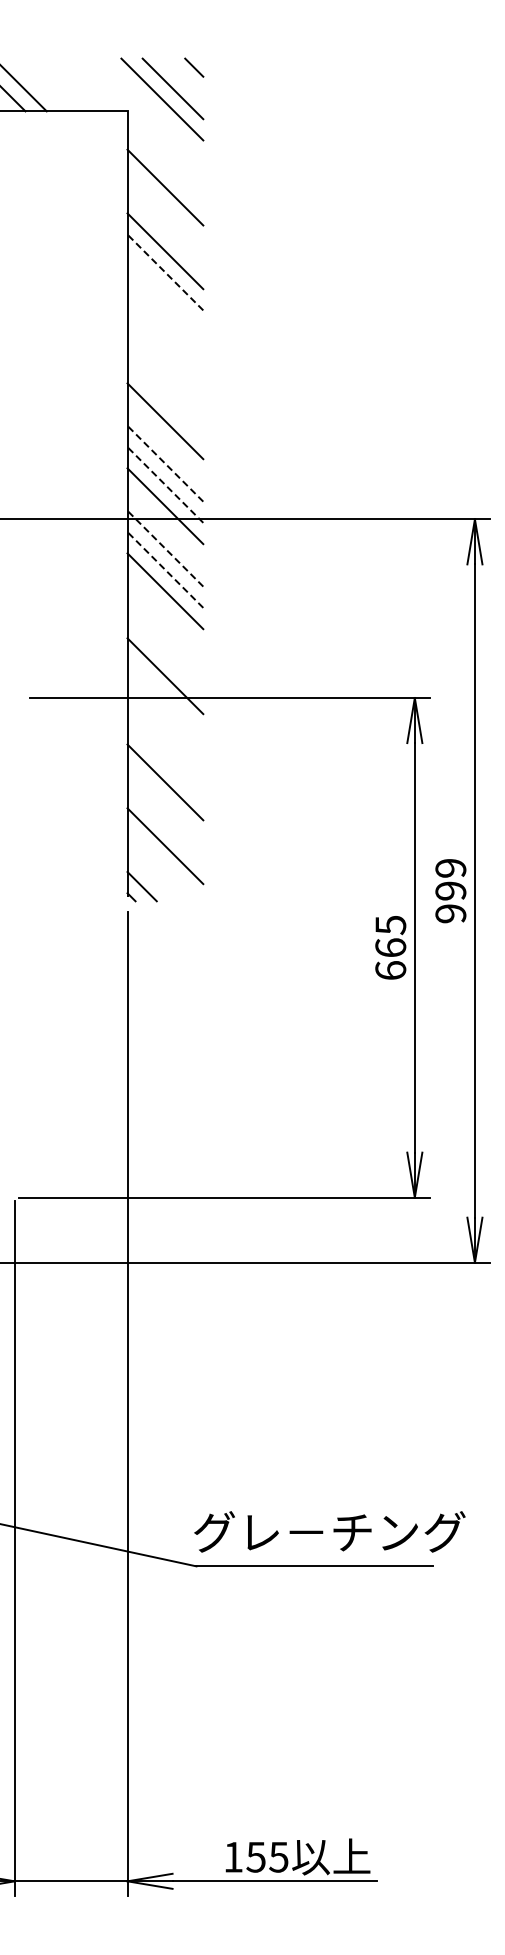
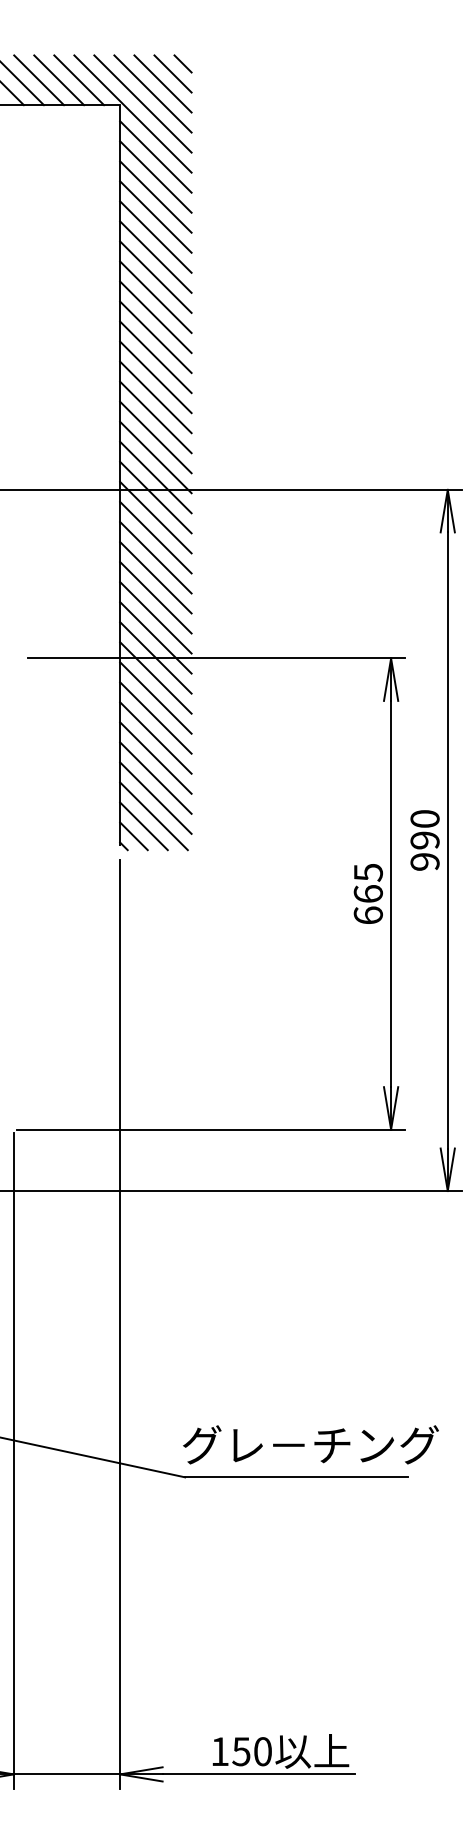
line: (183, 78) -> (172, 74), added
line: (41, 84) -> (39, 79), added
line: (62, 84) -> (58, 79), added
line: (83, 84) -> (78, 79), added
line: (151, 109) -> (142, 103), added
line: (140, 120) -> (132, 113), added
line: (165, 166) -> (155, 157), added
line: (165, 208) -> (155, 196), added
line: (165, 229) -> (155, 216), added
line: (165, 272) -> (155, 257), dashed -> solid
line: (165, 293) -> (155, 276), added
line: (165, 314) -> (155, 296), added
line: (165, 336) -> (155, 317), added
line: (165, 357) -> (155, 337), added
line: (165, 378) -> (155, 357), added
line: (165, 399) -> (155, 376), added
line: (165, 442) -> (155, 417), added
line: (165, 463) -> (155, 437), dashed -> solid
line: (165, 485) -> (155, 457), dashed -> solid
line: (165, 527) -> (155, 497), added
line: (165, 548) -> (155, 517), dashed -> solid
line: (165, 569) -> (155, 537), dashed -> solid
line: (165, 612) -> (155, 577), added
line: (165, 633) -> (155, 597), added
line: (165, 654) -> (155, 617), added
line: (165, 697) -> (155, 657), added
line: (165, 718) -> (155, 677), added
line: (165, 739) -> (155, 697), added
line: (165, 761) -> (155, 718), added
line: (165, 803) -> (155, 757), added
line: (165, 824) -> (155, 777), added
line: (163, 865) -> (154, 816), added
text: (450, 867) -> (424, 818), 999 -> 990
line: (152, 875) -> (143, 825), added
text: (278, 1856) -> (262, 1750), 155 -> 150

